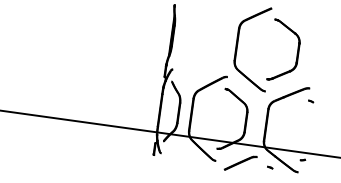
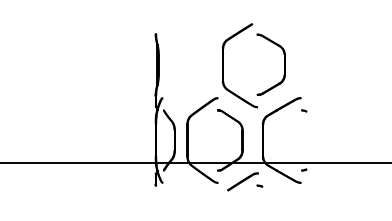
part: (269, 167) -> (259, 185), moved

